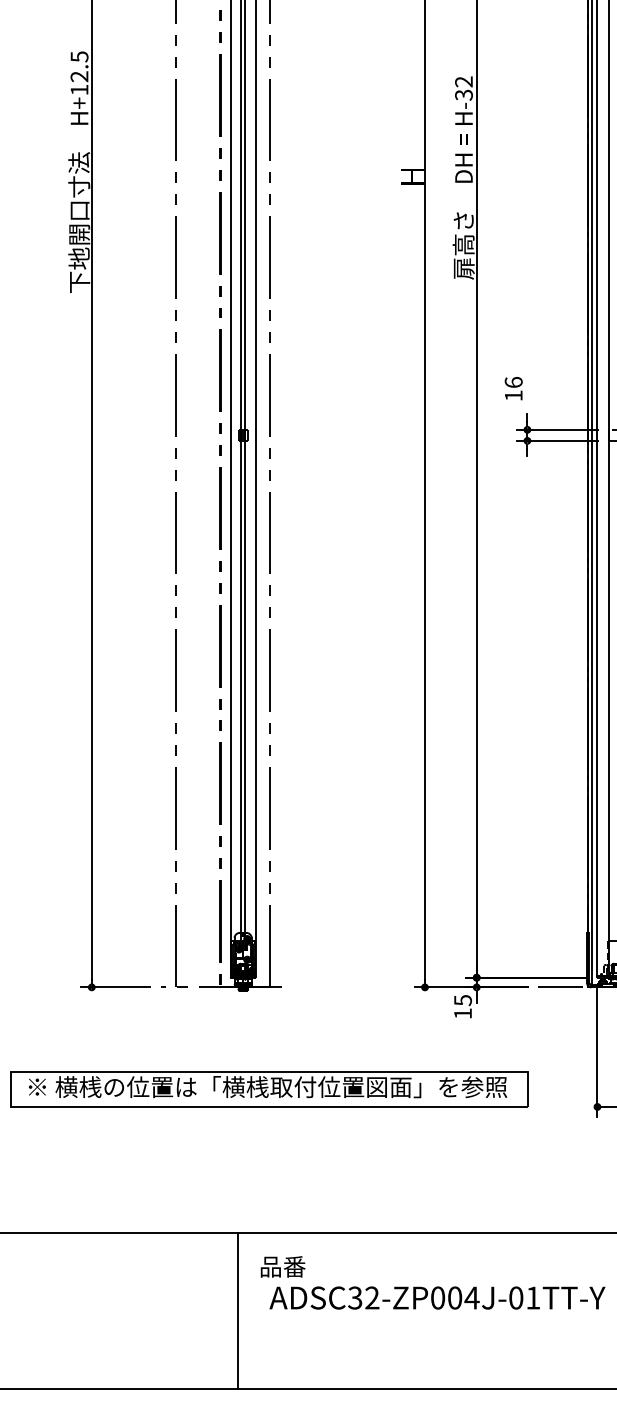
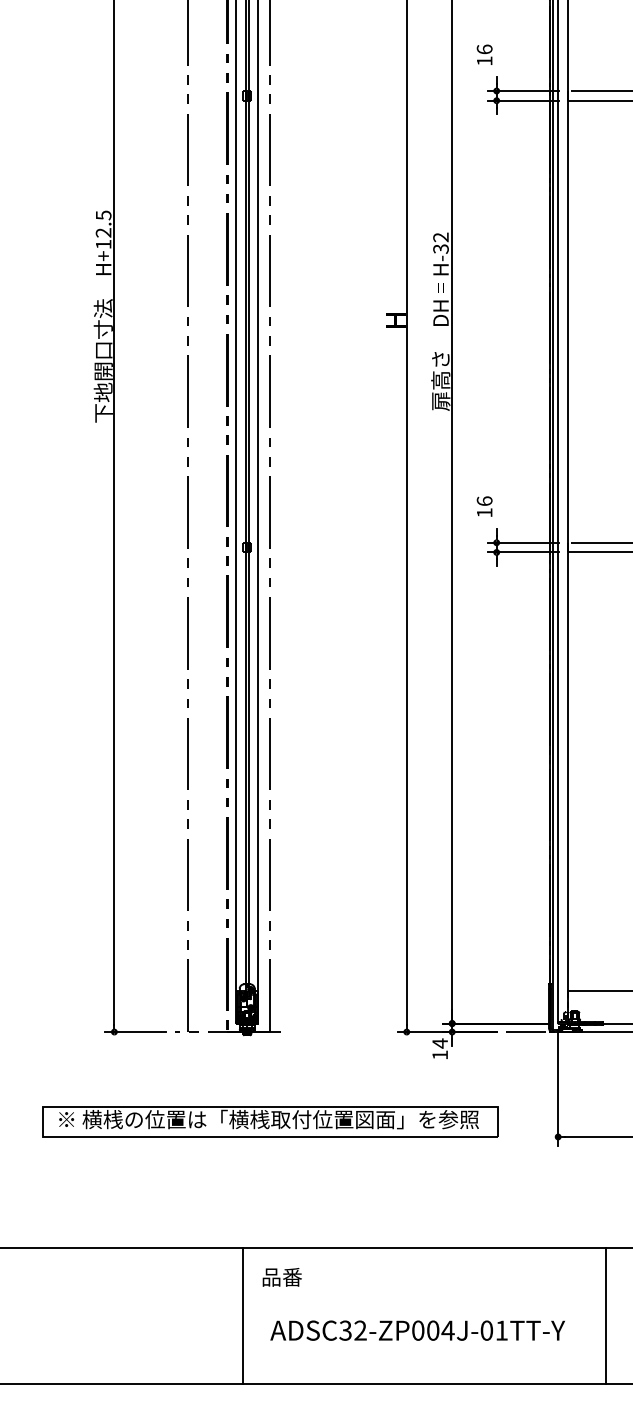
text: (463, 1000) -> (440, 1043), 15 -> 14
text: (437, 1297) -> (417, 1330), moved

